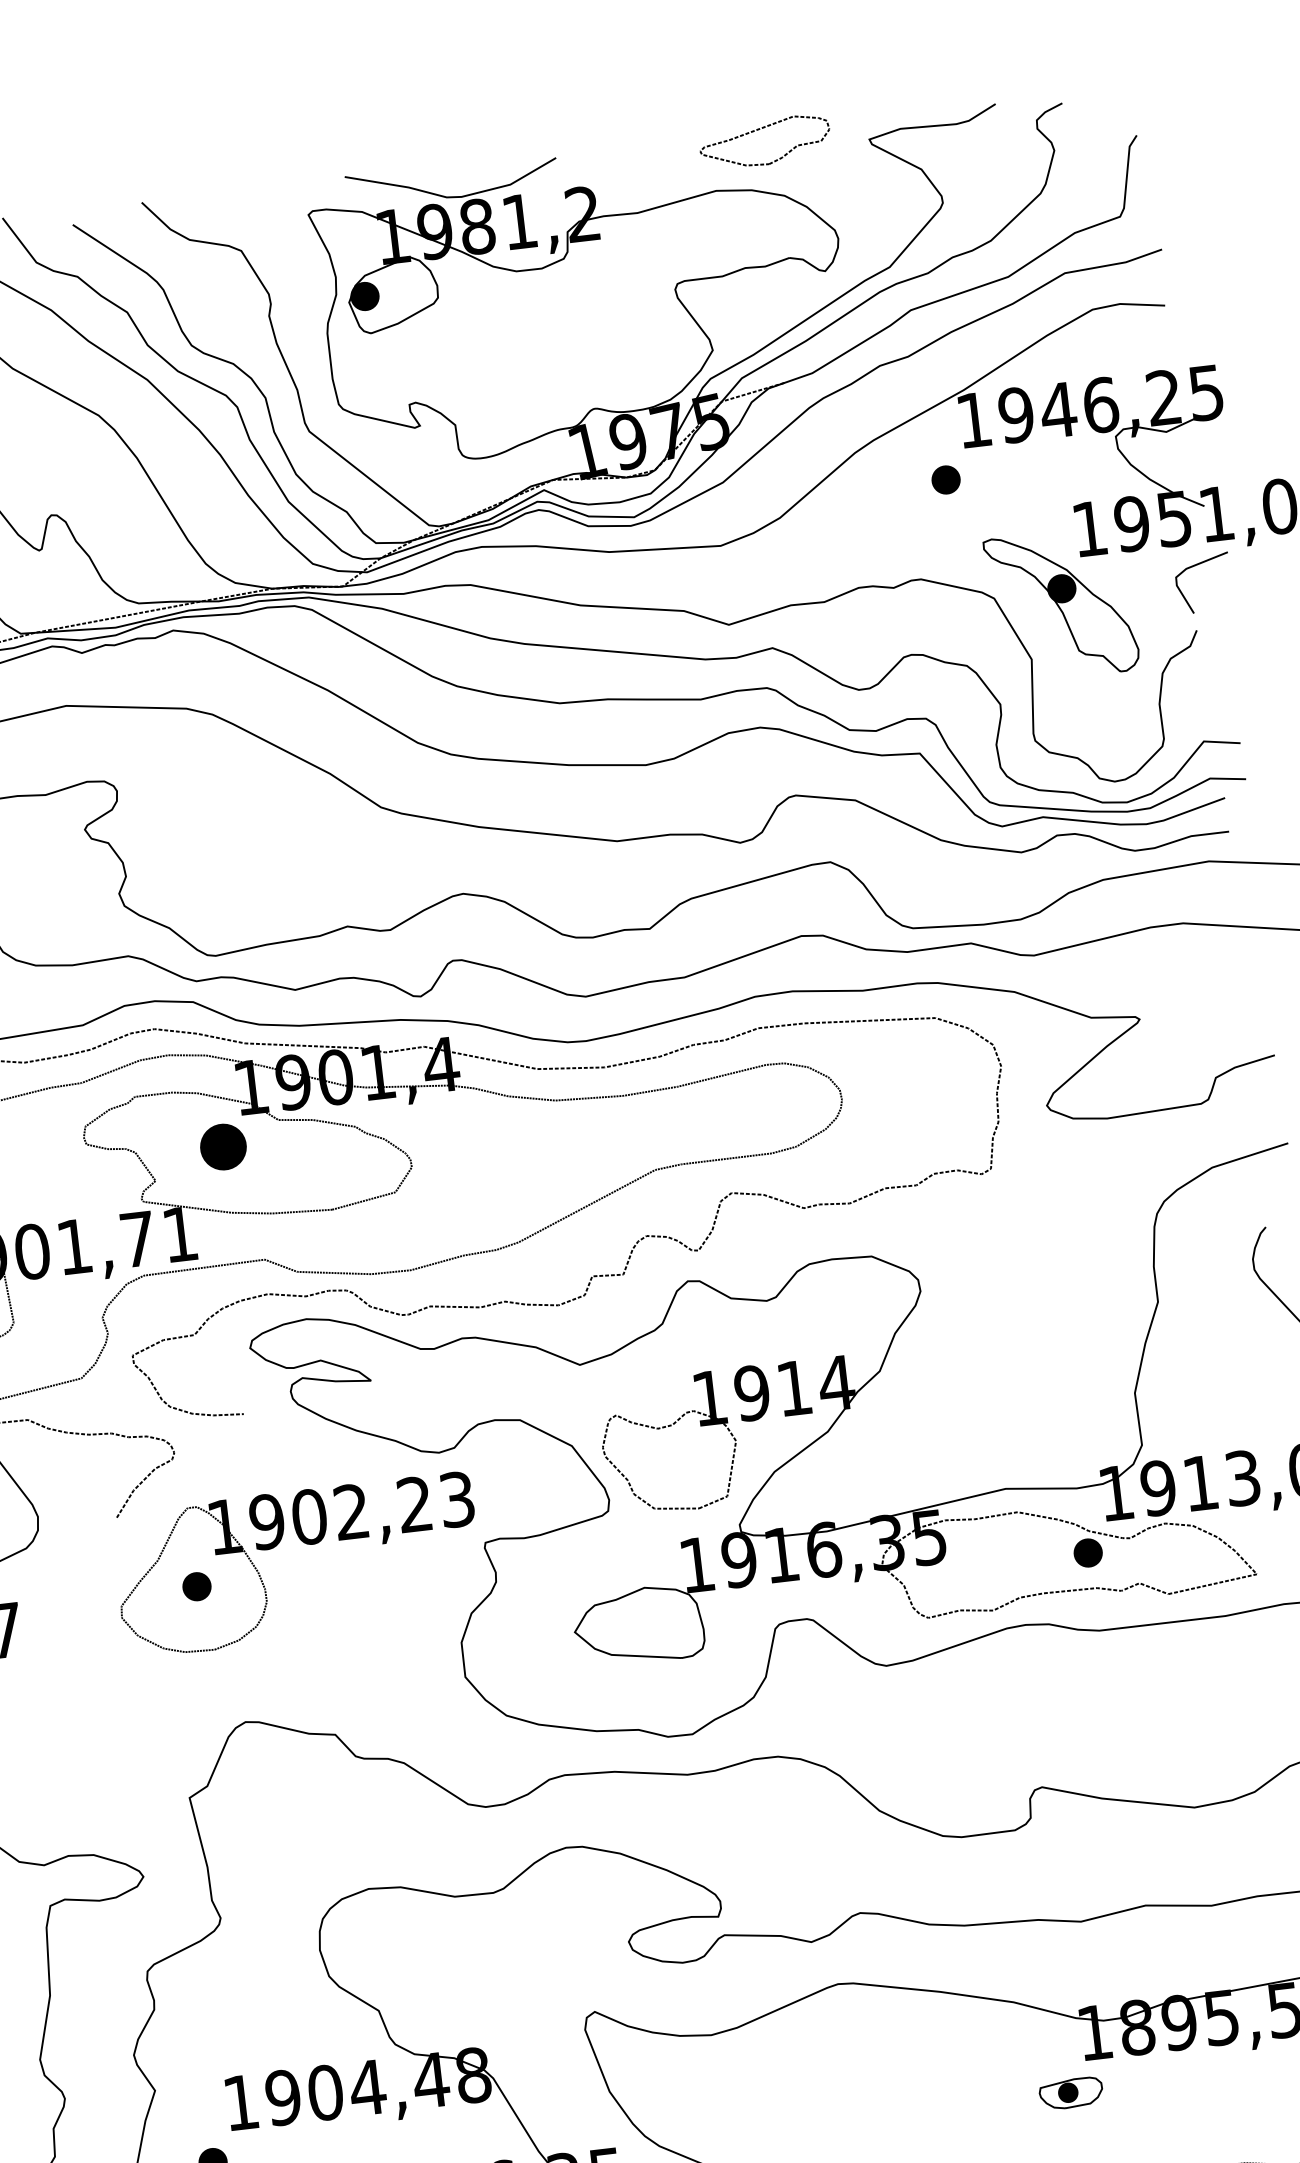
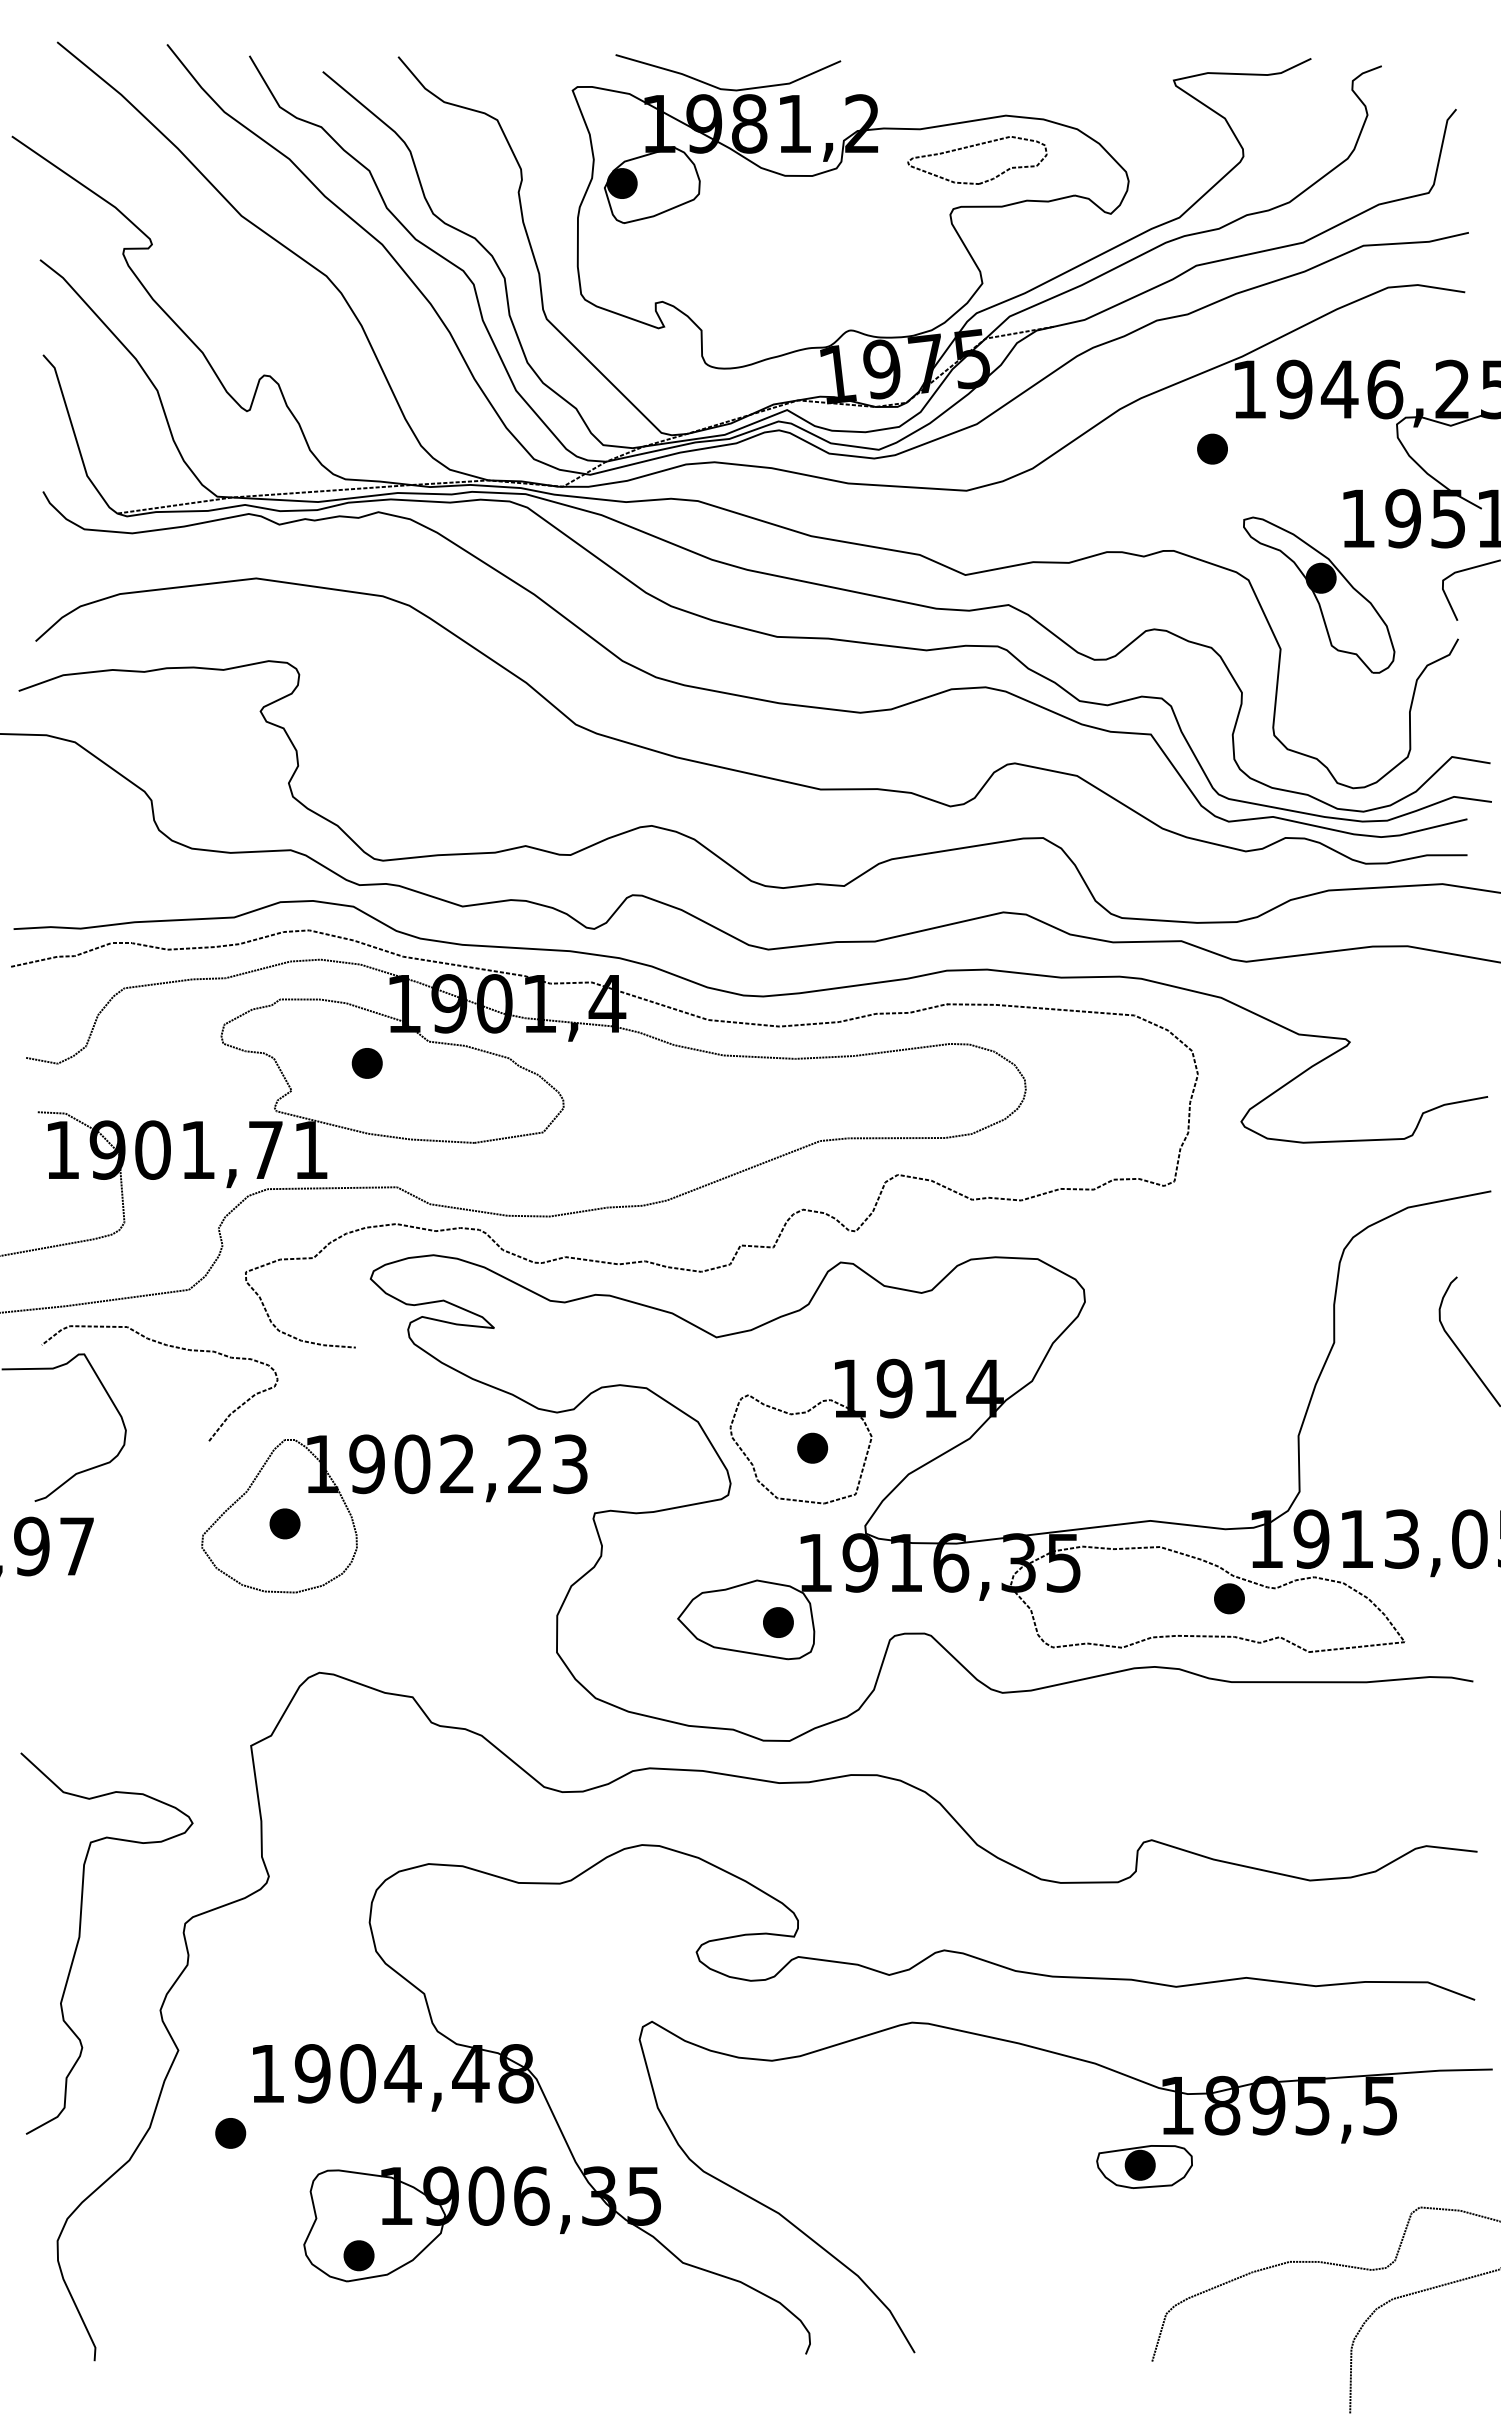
part: (758, 130) -> (971, 147), moved
part: (222, 1147) -> (366, 1063), size x0.62
part: (681, 1457) -> (812, 1447), added
part: (669, 1624) -> (778, 1622), added
part: (1071, 2093) -> (1144, 2166), size x1.43

